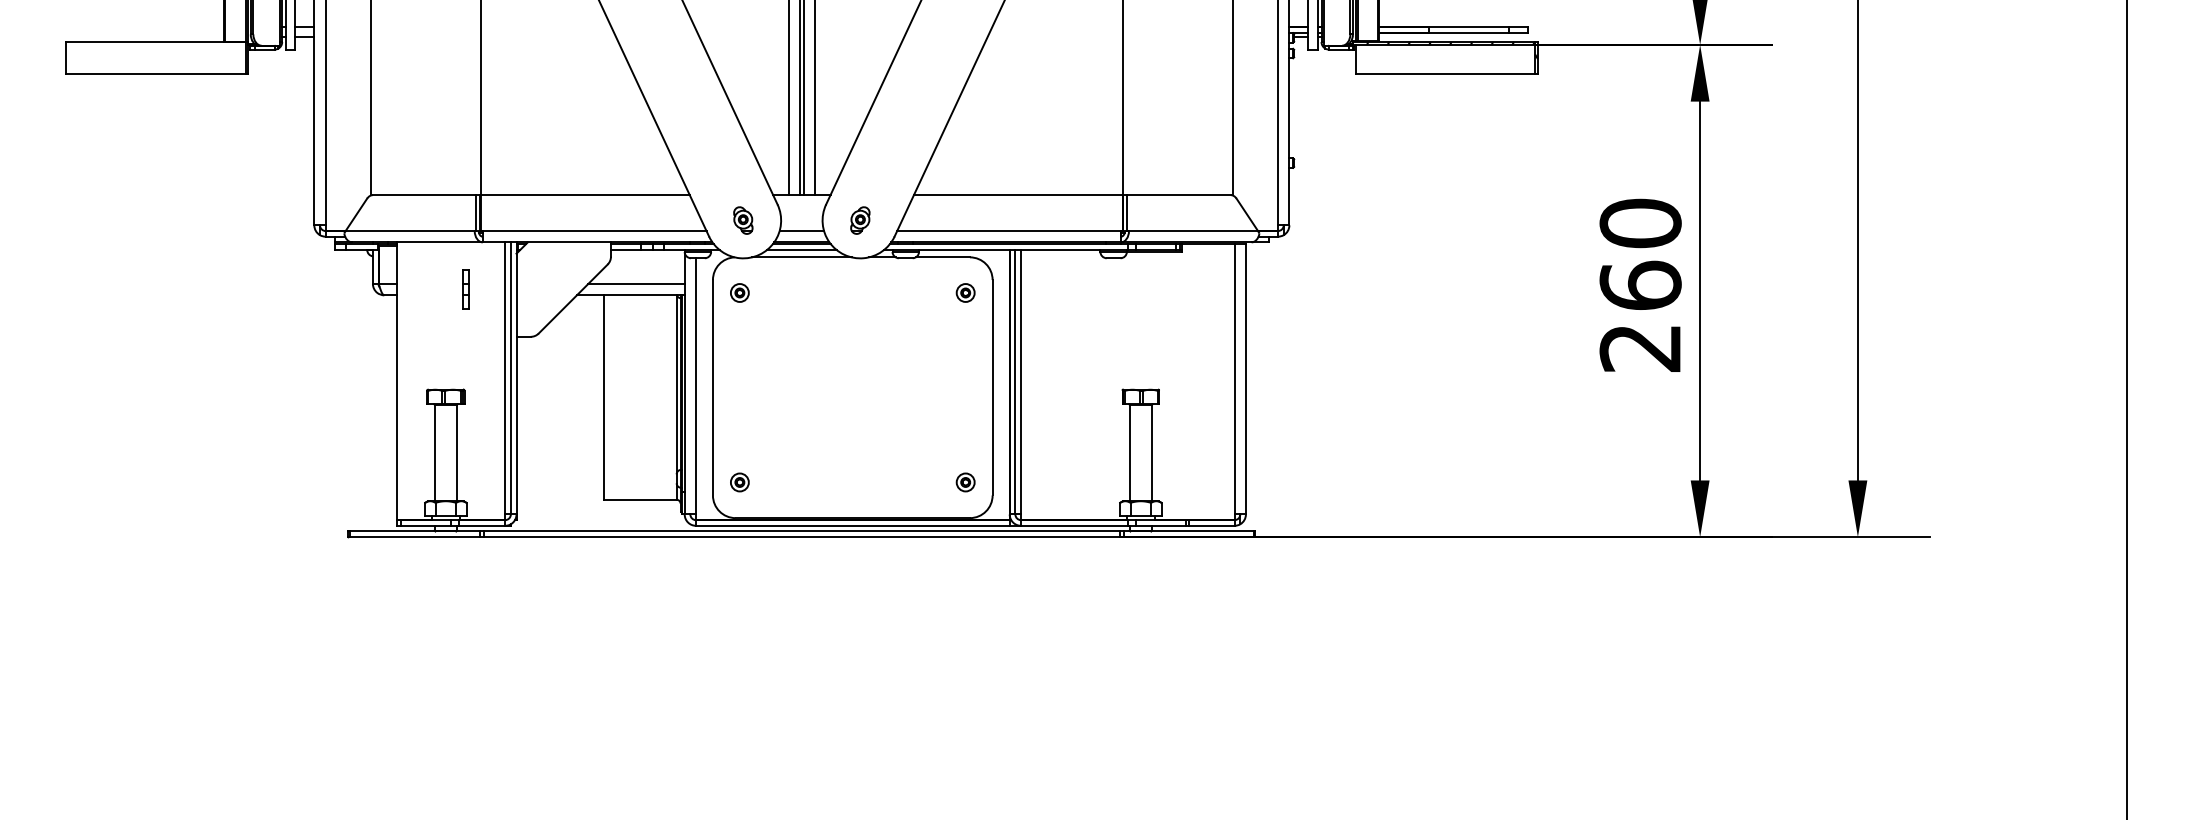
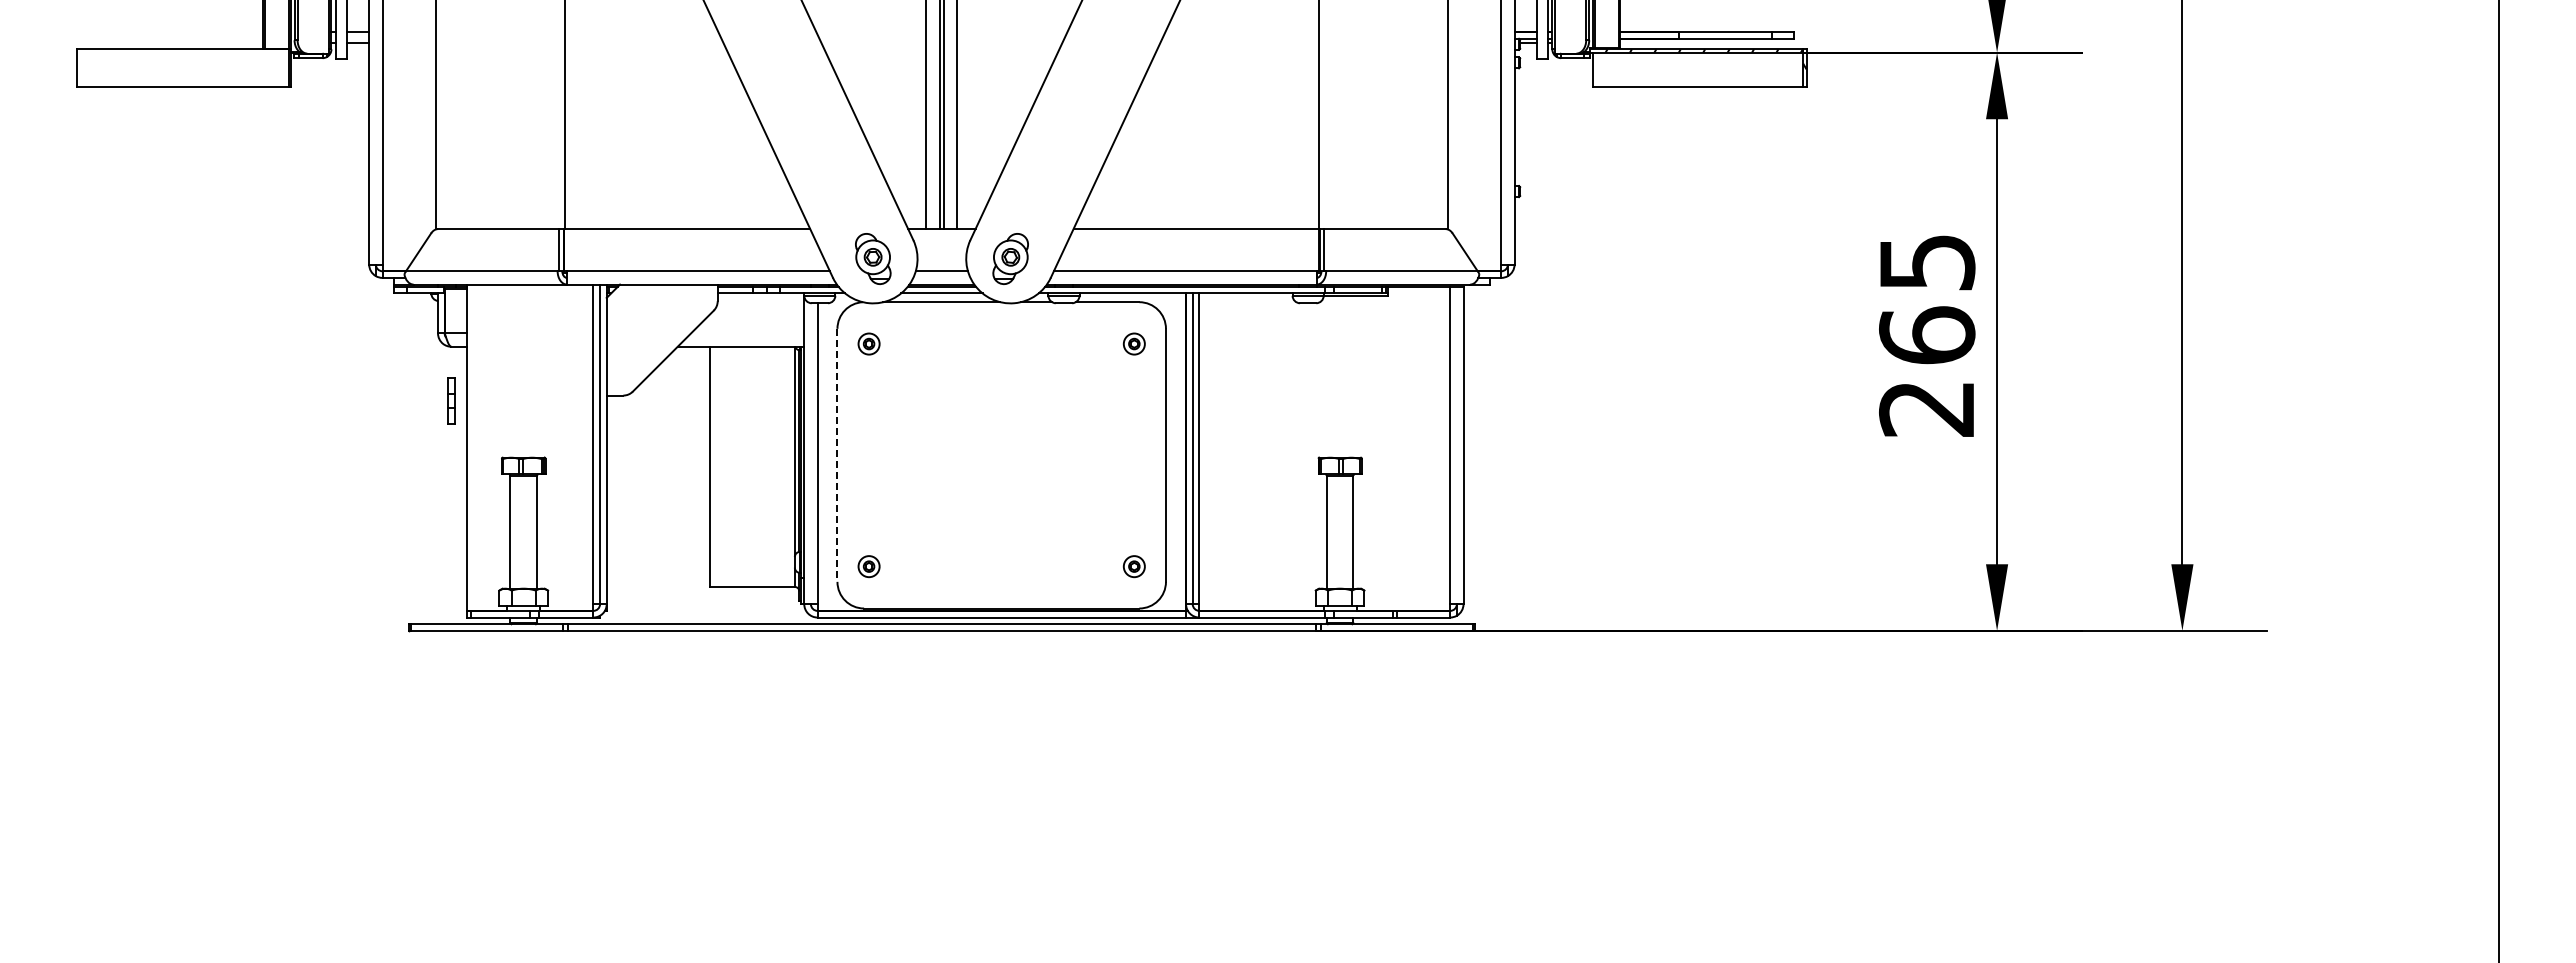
part: (742, 220) -> (872, 258), size x1.6
part: (860, 220) -> (1010, 258), size x1.6
text: (1640, 223) -> (1927, 262), 260 -> 265
line: (636, 284) -> (747, 333), removed
part: (466, 289) -> (451, 400), moved
line: (712, 387) -> (837, 455), solid -> dashed

